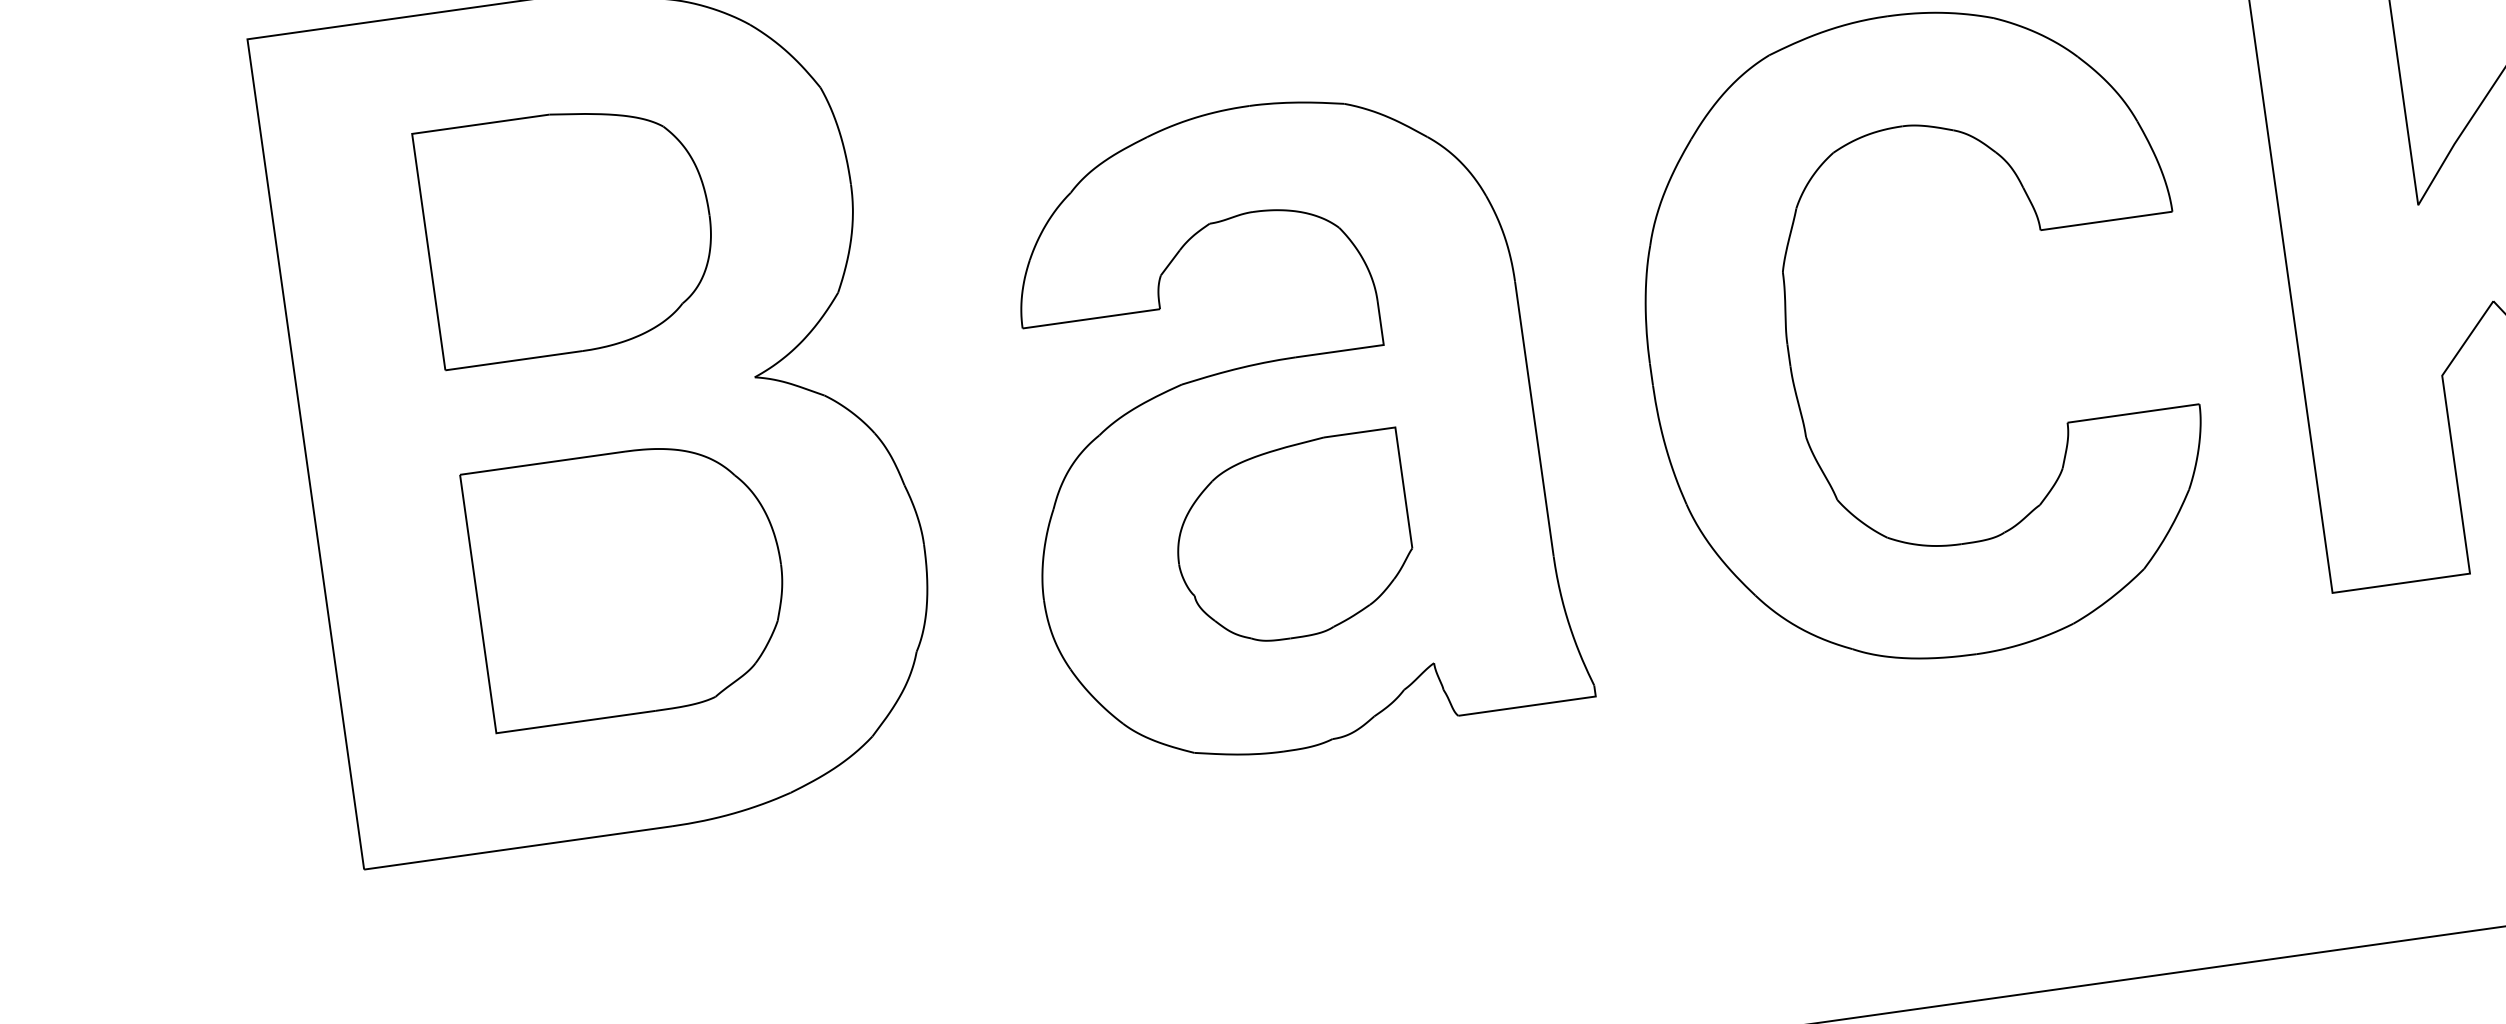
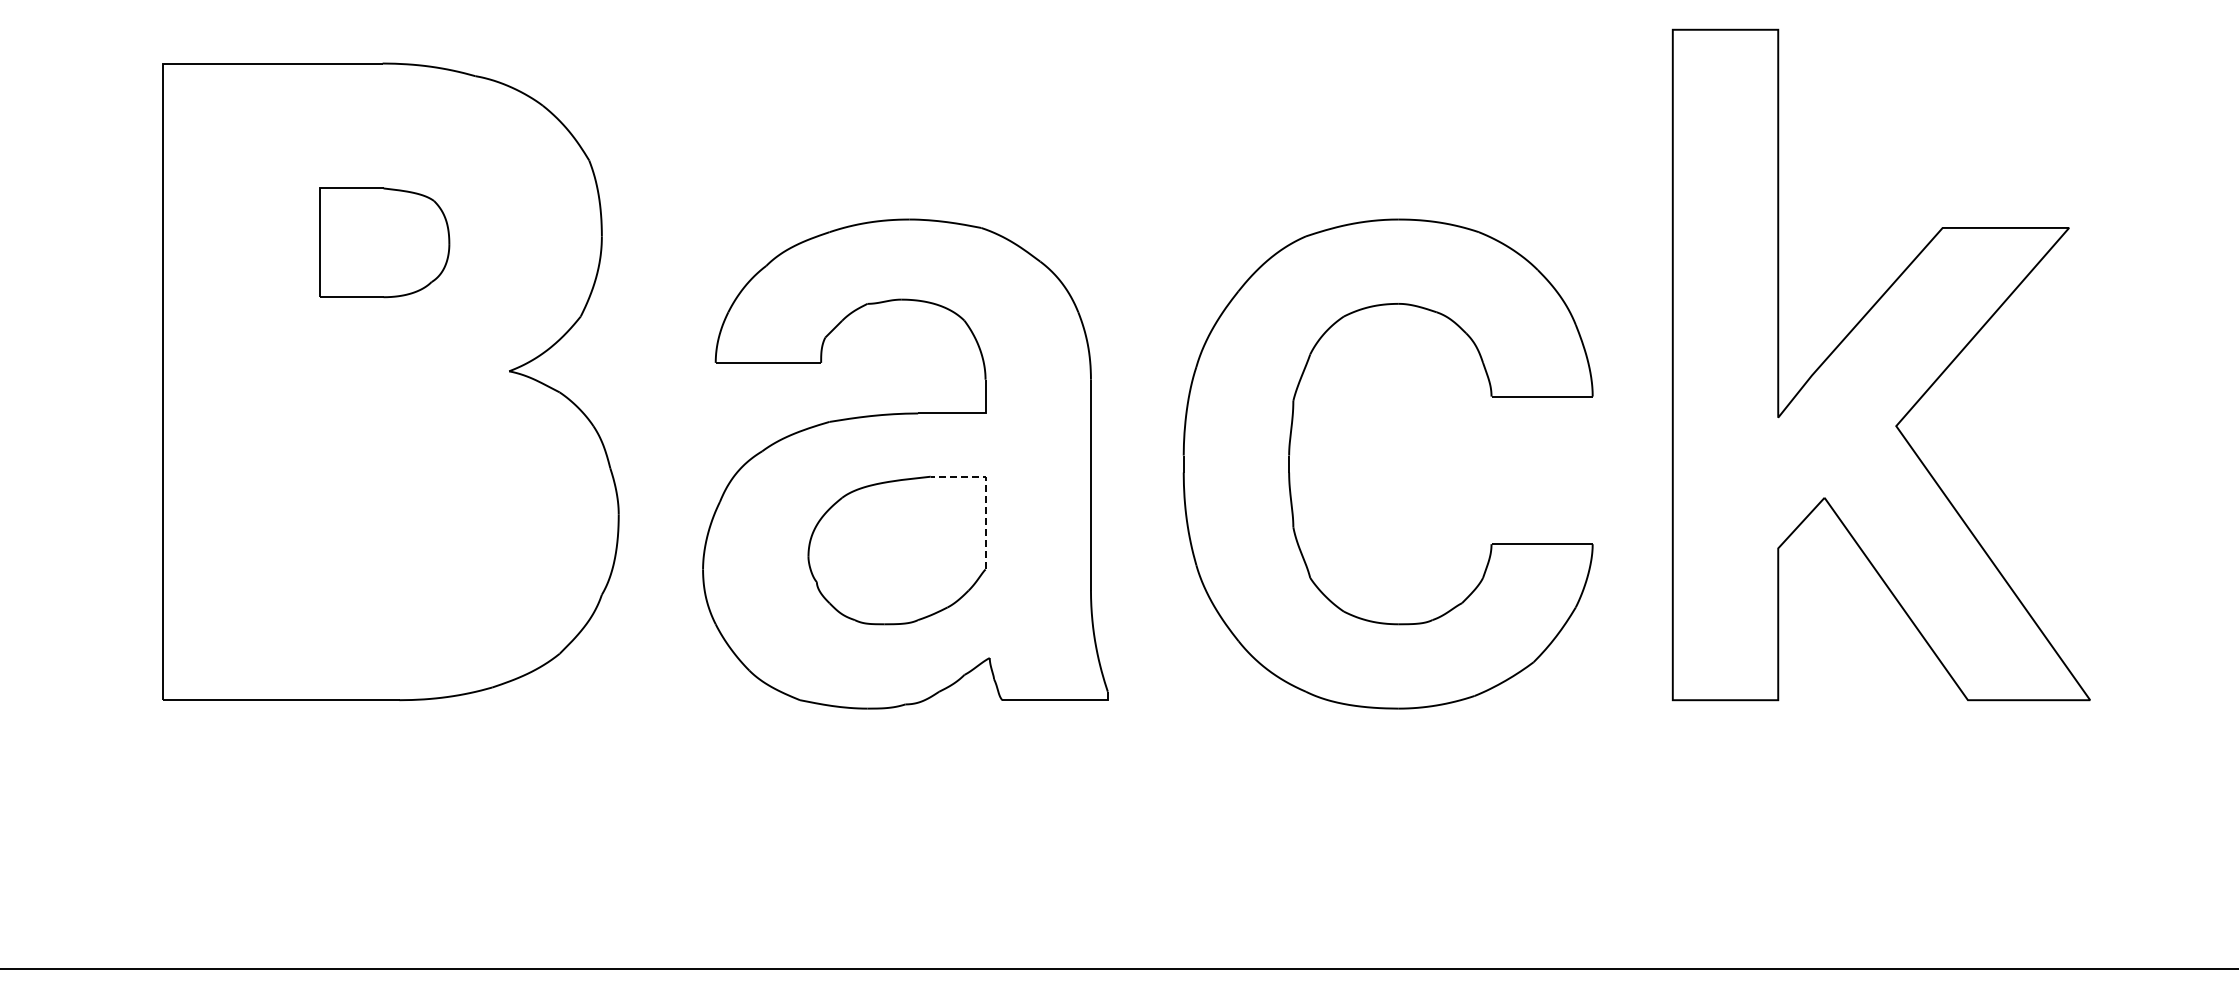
part: (568, 232) -> (384, 242), size x0.6
line: (1398, 450) -> (985, 494), solid -> dashed
part: (628, 582) -> (392, 512), removed

